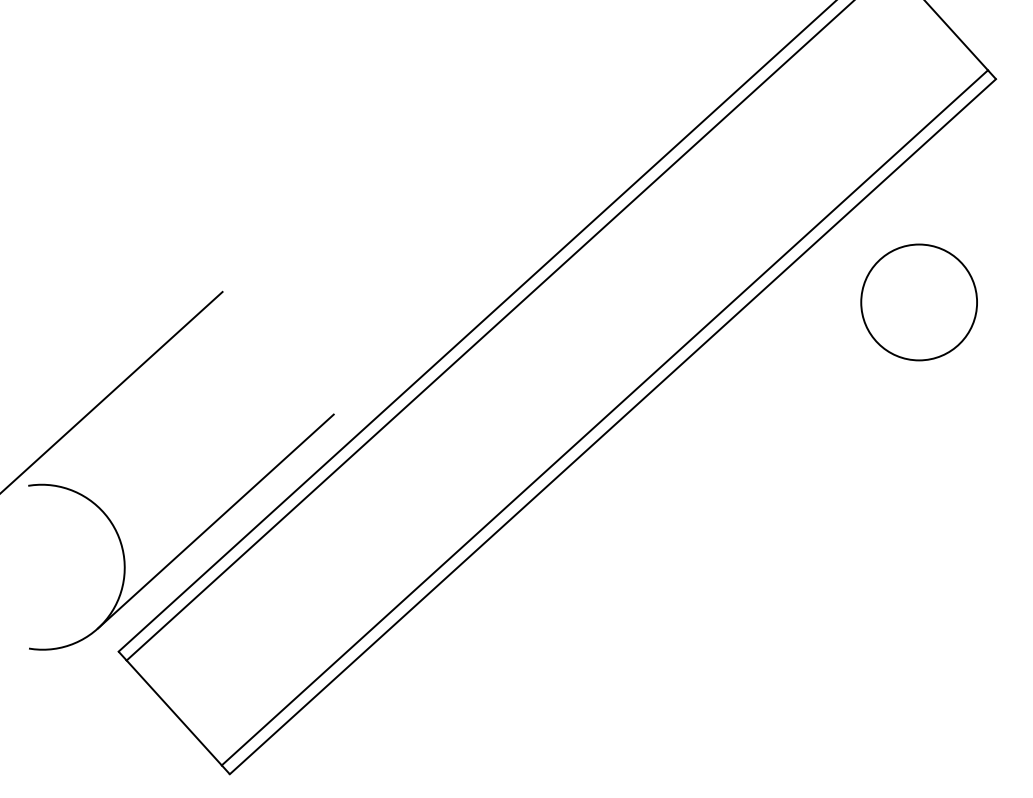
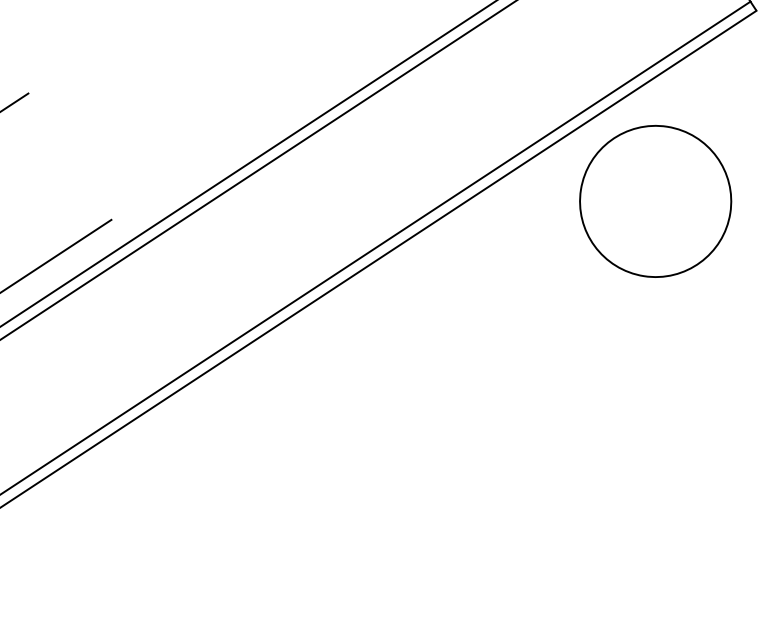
circle: (918, 302) -> (654, 201), size x1.43

